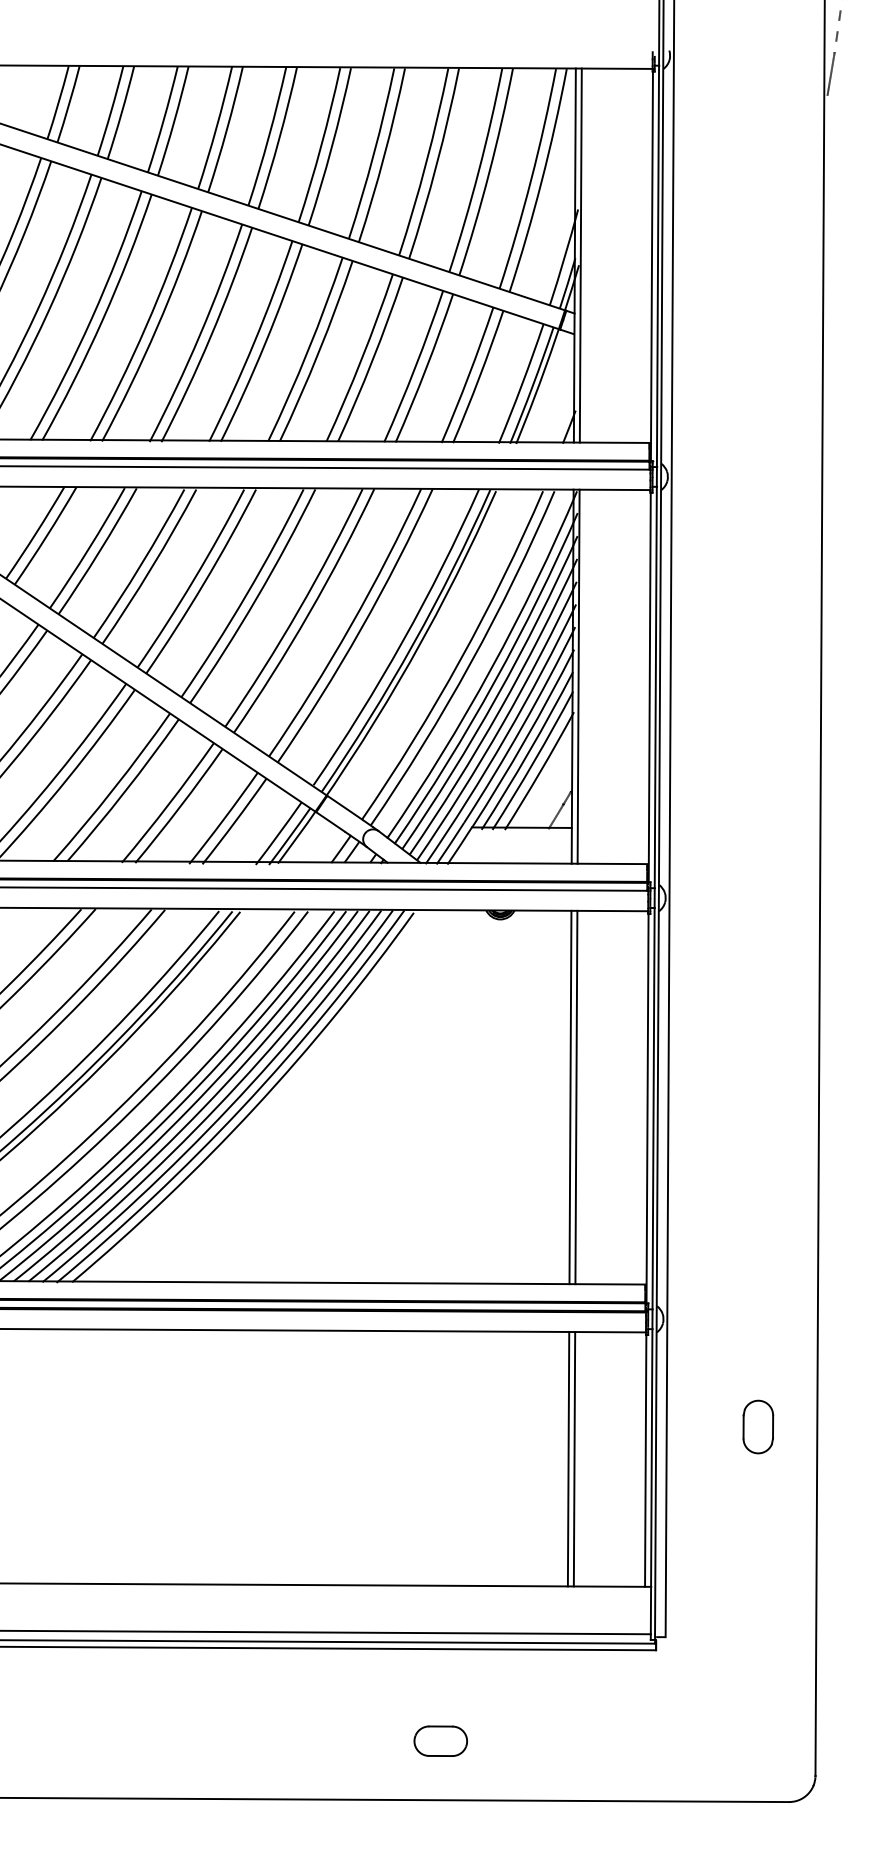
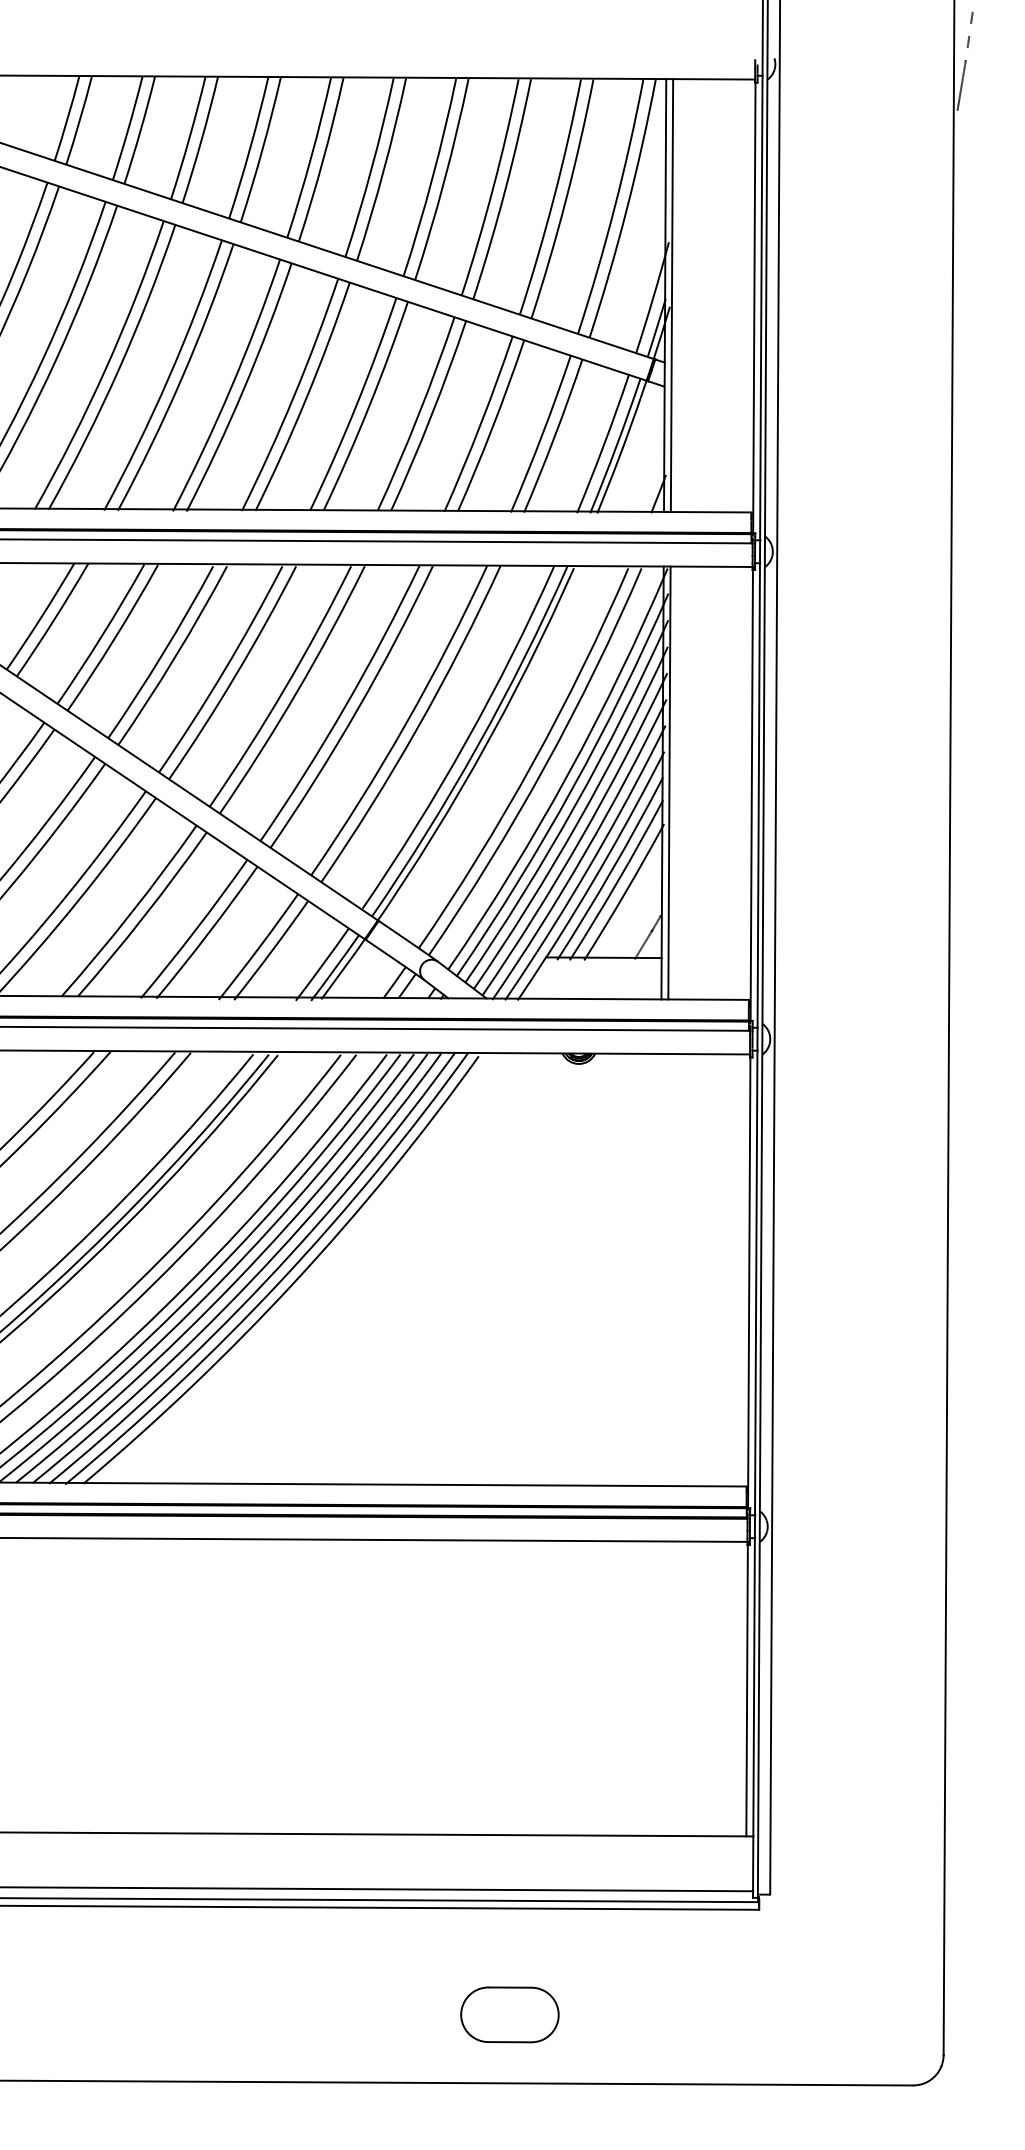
line: (570, 1097) -> (659, 1269), removed
line: (576, 1097) -> (666, 1270), removed
part: (758, 1427) -> (877, 1651), removed
line: (568, 1459) -> (657, 1688), removed
line: (574, 1459) -> (664, 1688), removed
part: (440, 1741) -> (509, 2015), size x1.6

